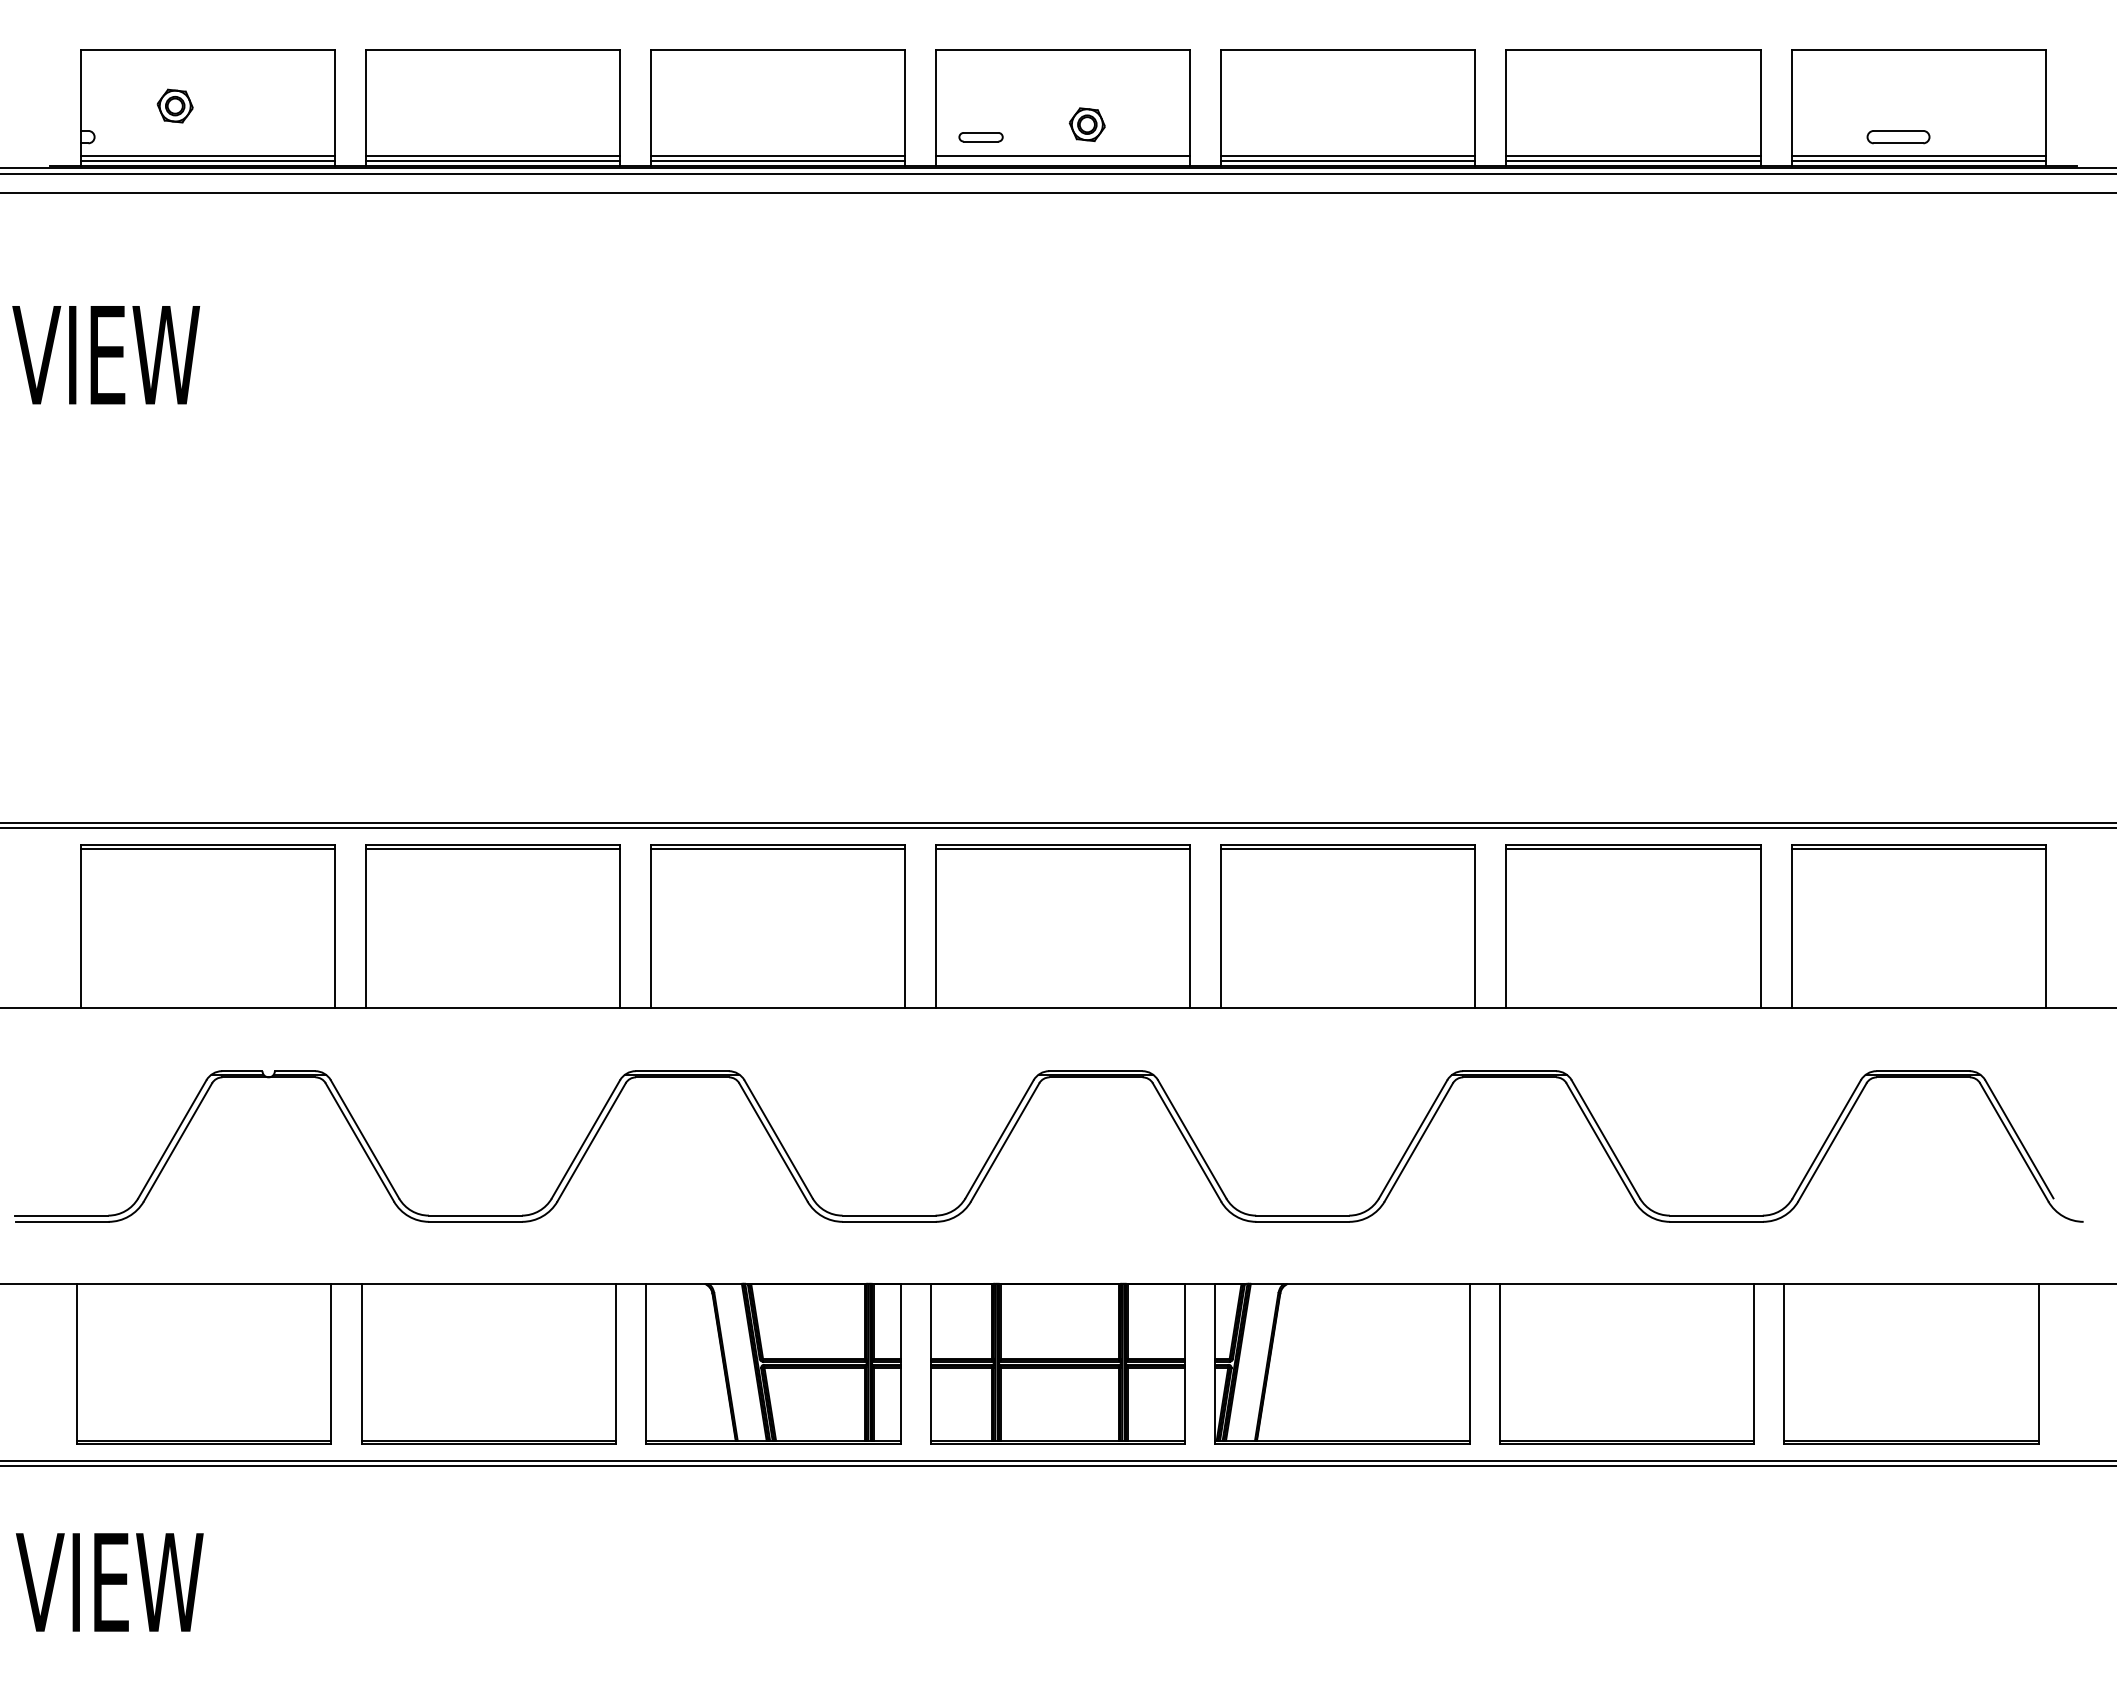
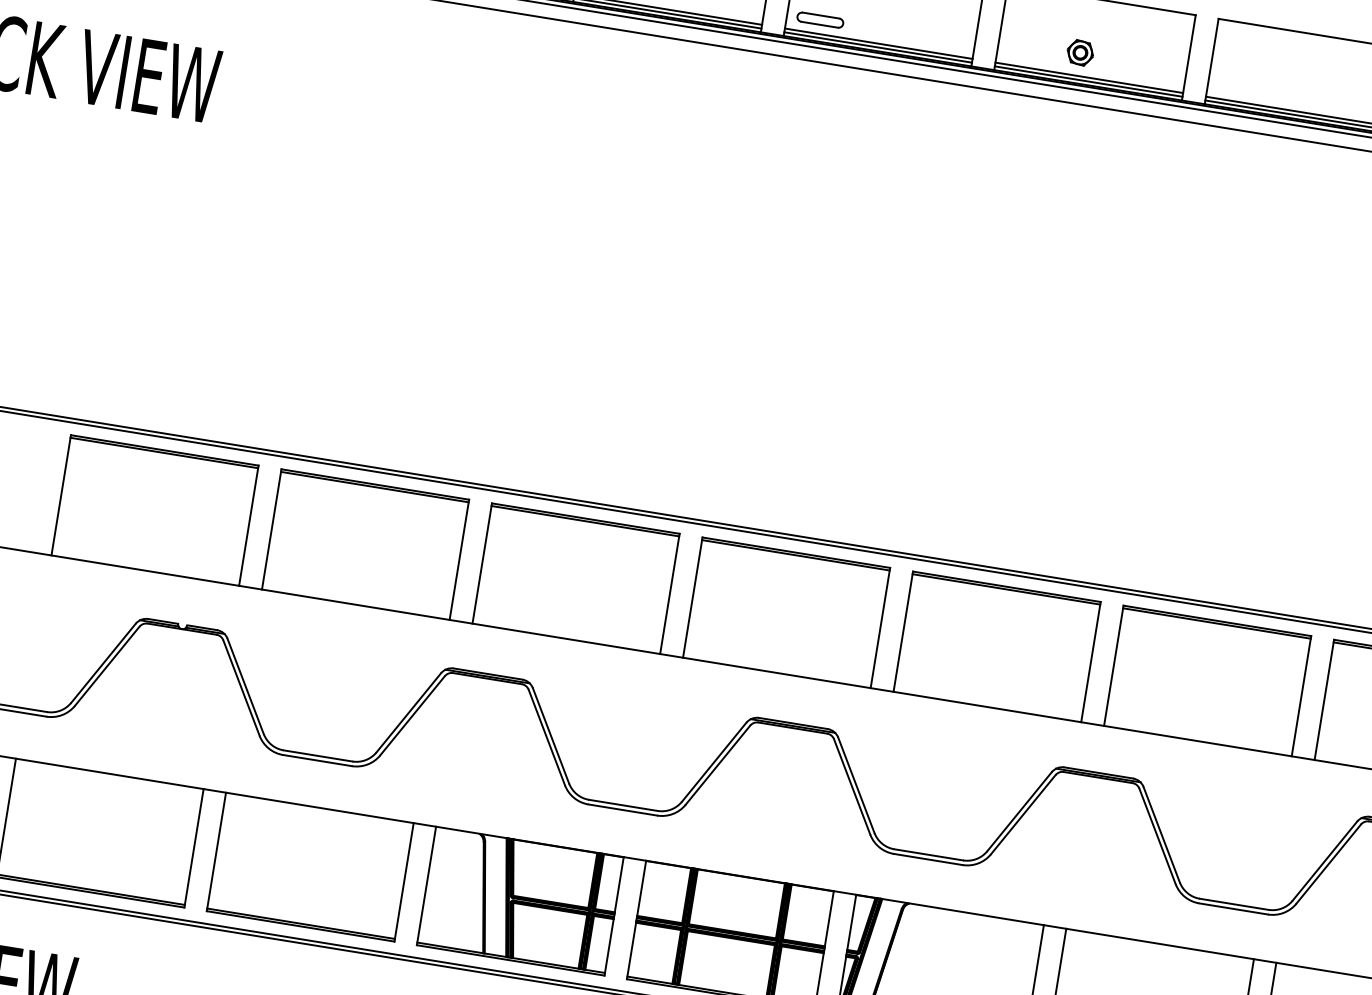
part: (1086, 124) -> (1079, 52), moved
part: (980, 137) -> (819, 20), size x1.43
line: (1063, 160) -> (878, 47), added

